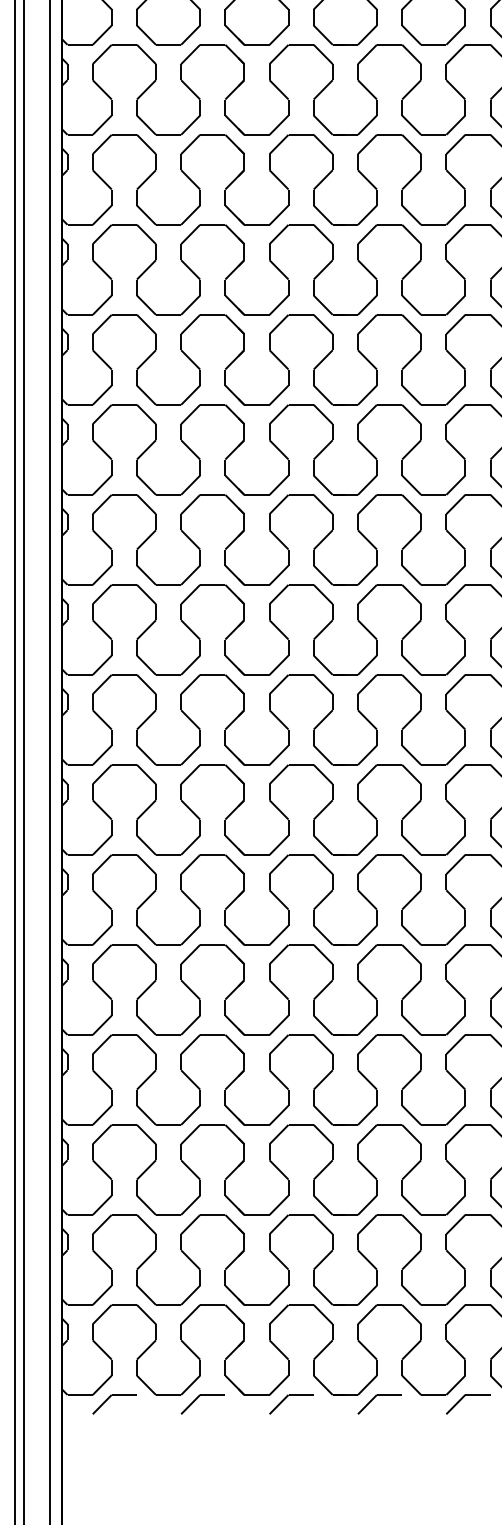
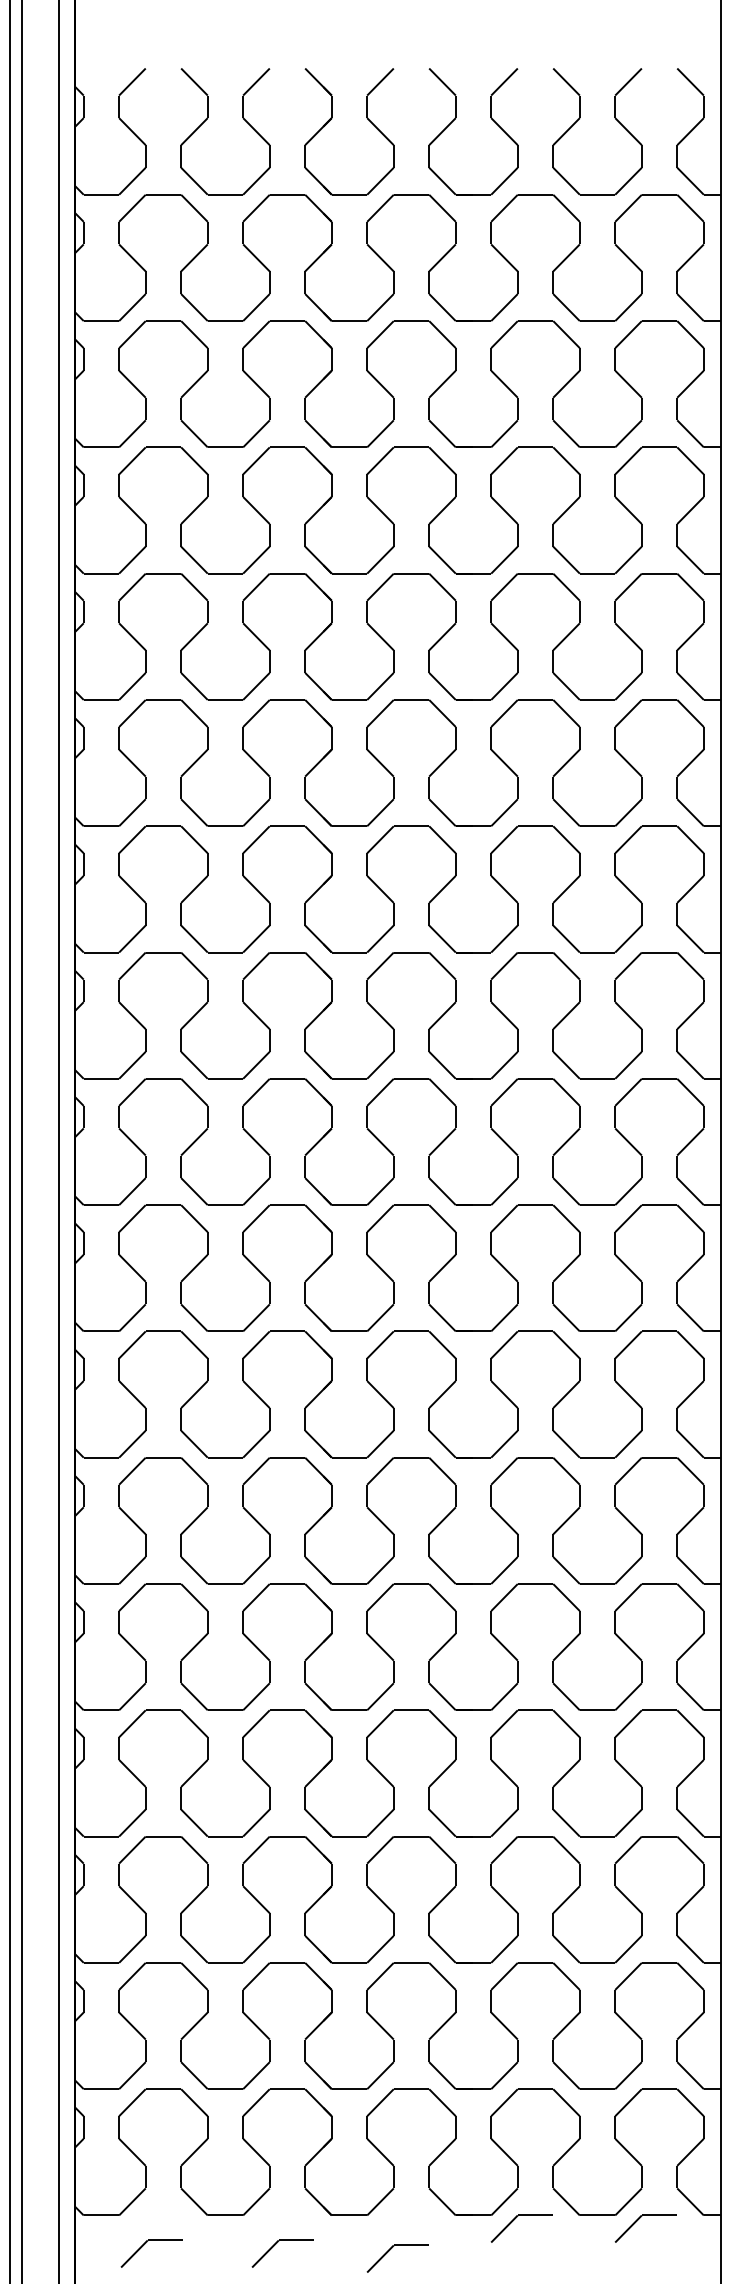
part: (109, 1398) -> (144, 2245), moved
part: (197, 1398) -> (275, 2245), moved
part: (286, 1398) -> (390, 2250), moved

